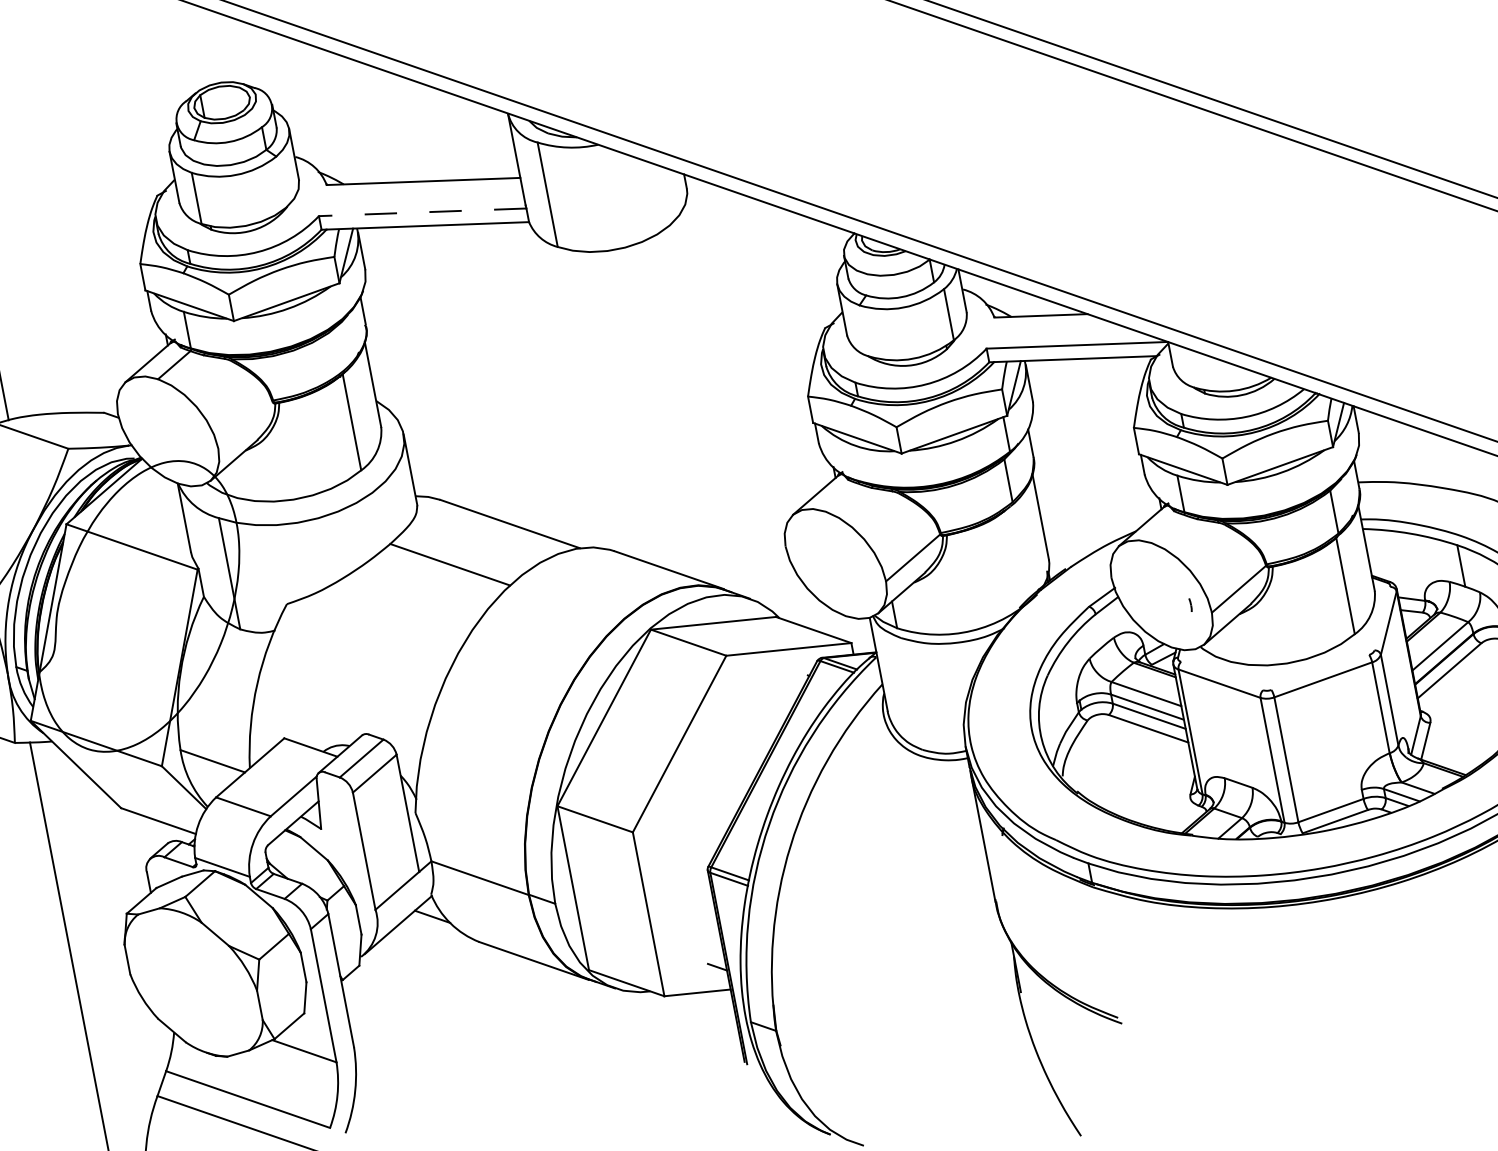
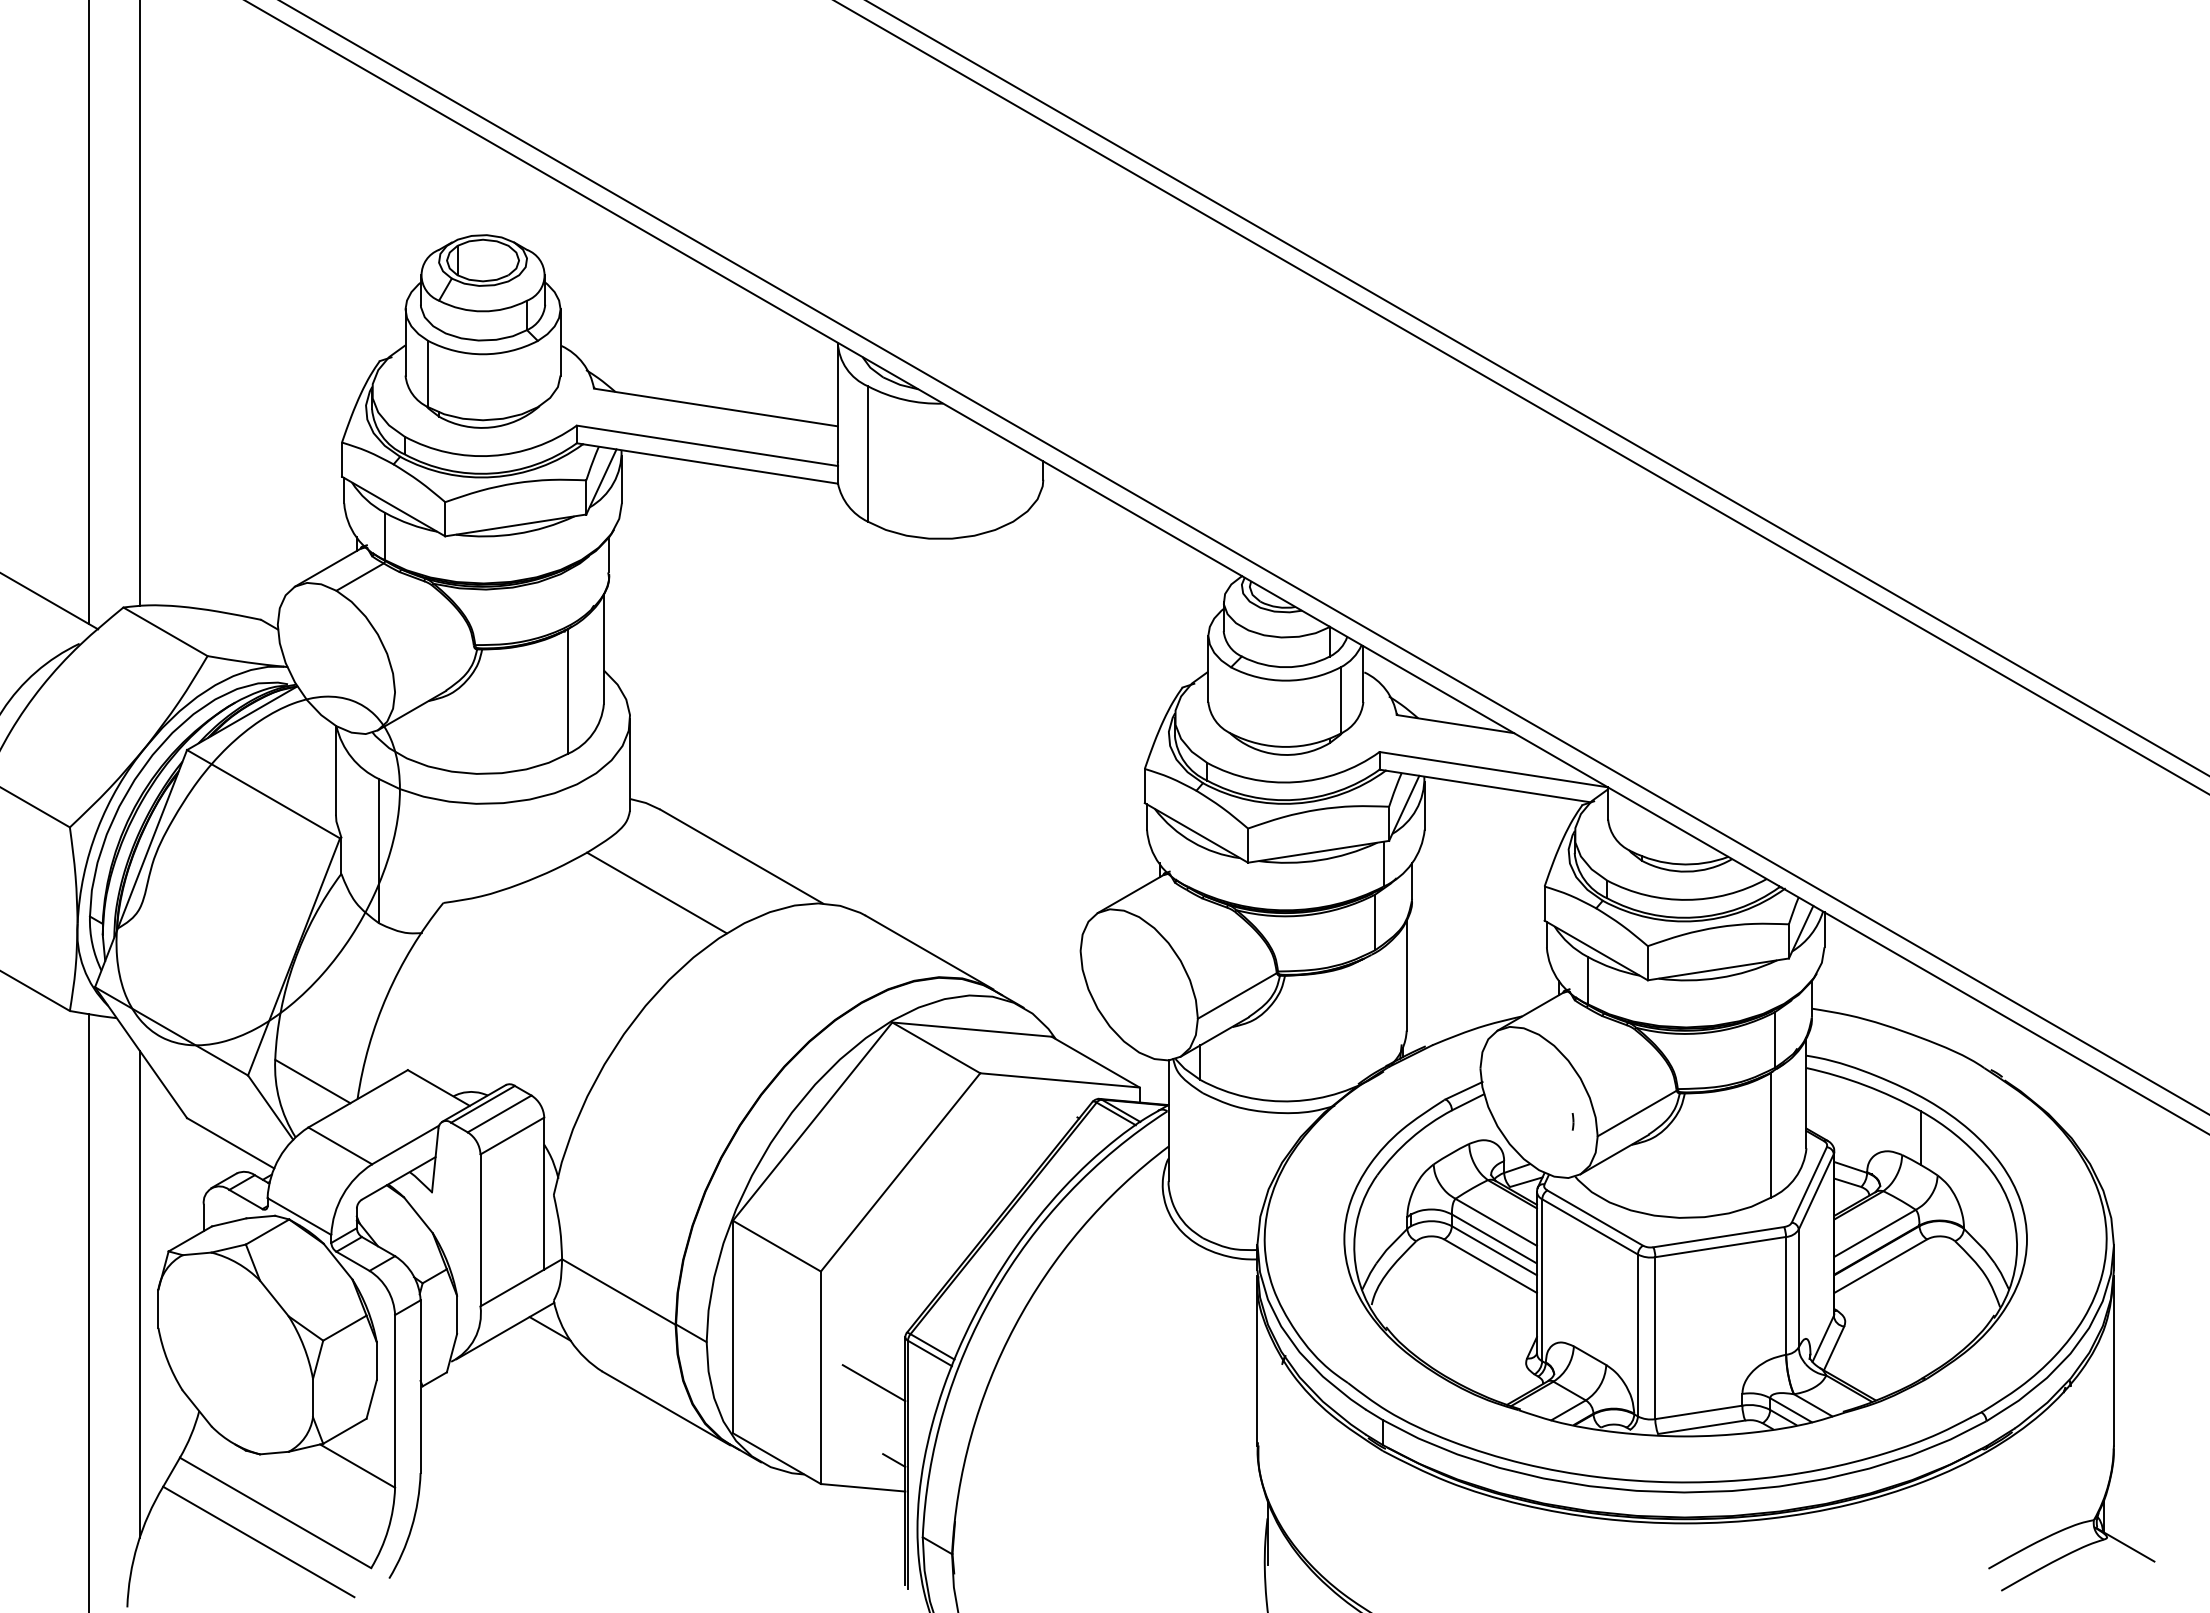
line: (421, 212) -> (706, 445), dashed -> solid
line: (1381, 618) -> (1808, 1184), added
line: (1320, 672) -> (1718, 1237), added
line: (1222, 675) -> (1595, 1217), added
line: (346, 753) -> (482, 1103), added
line: (690, 910) -> (873, 1383), added
line: (110, 950) -> (139, 1293), added

